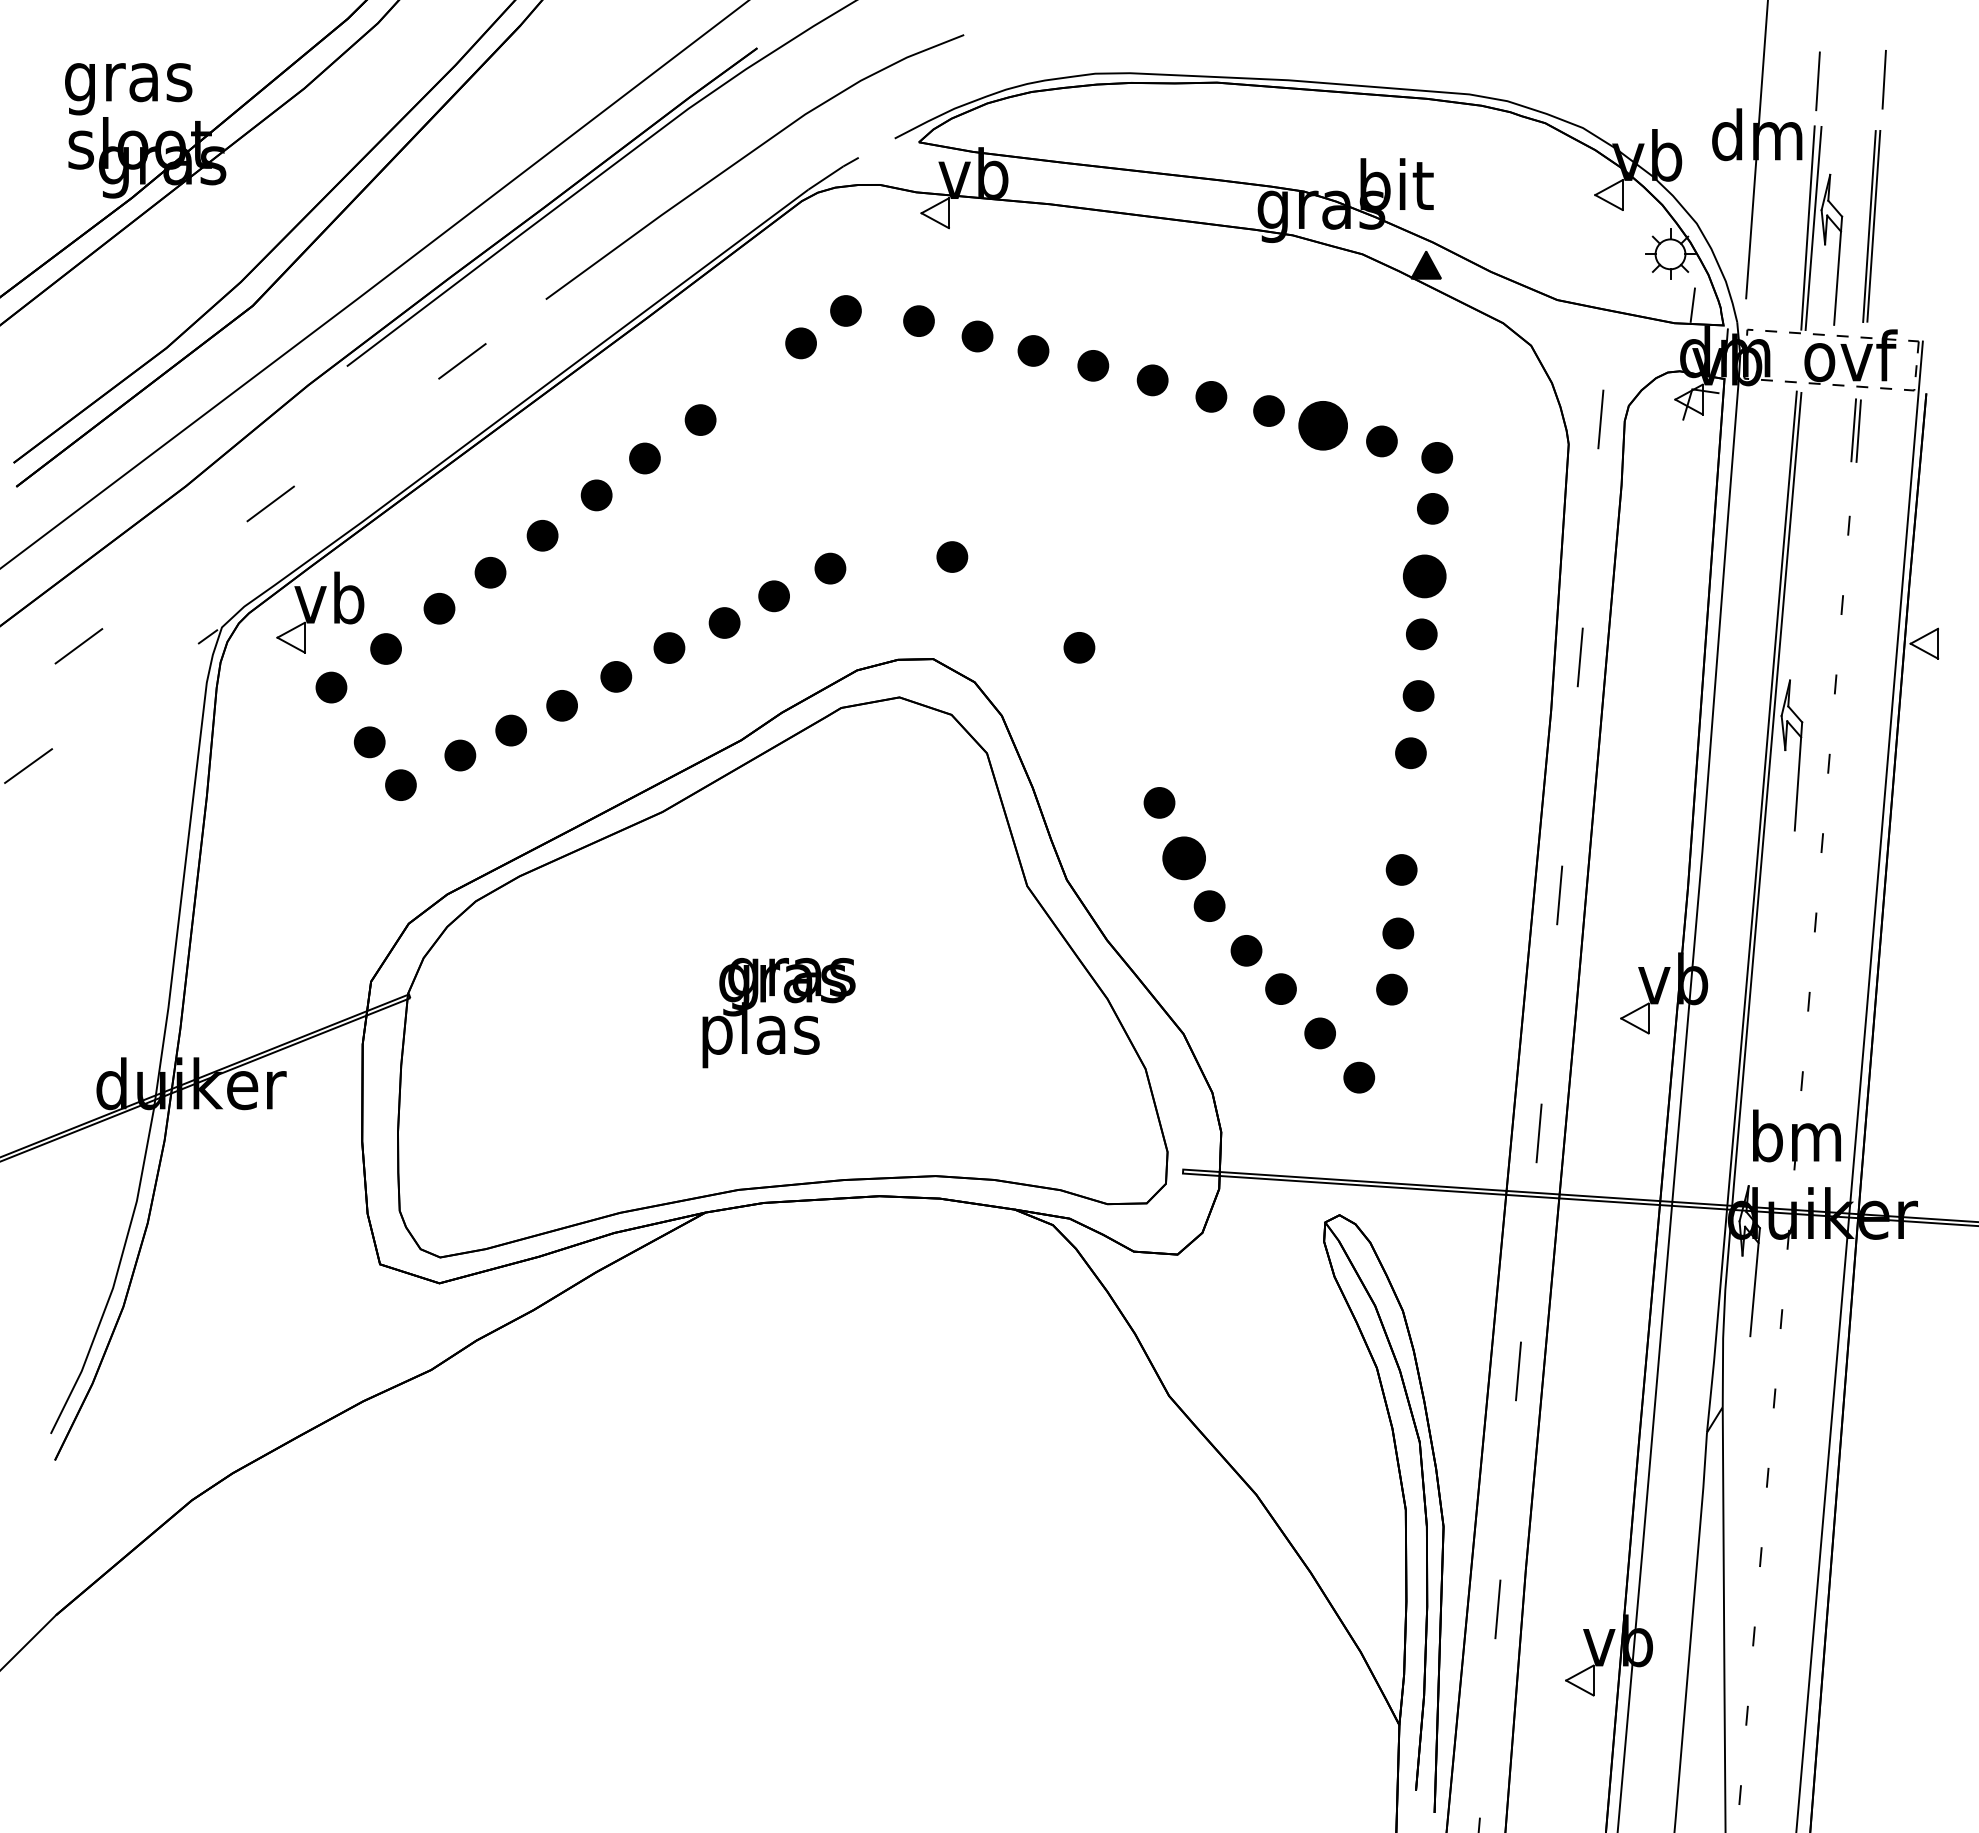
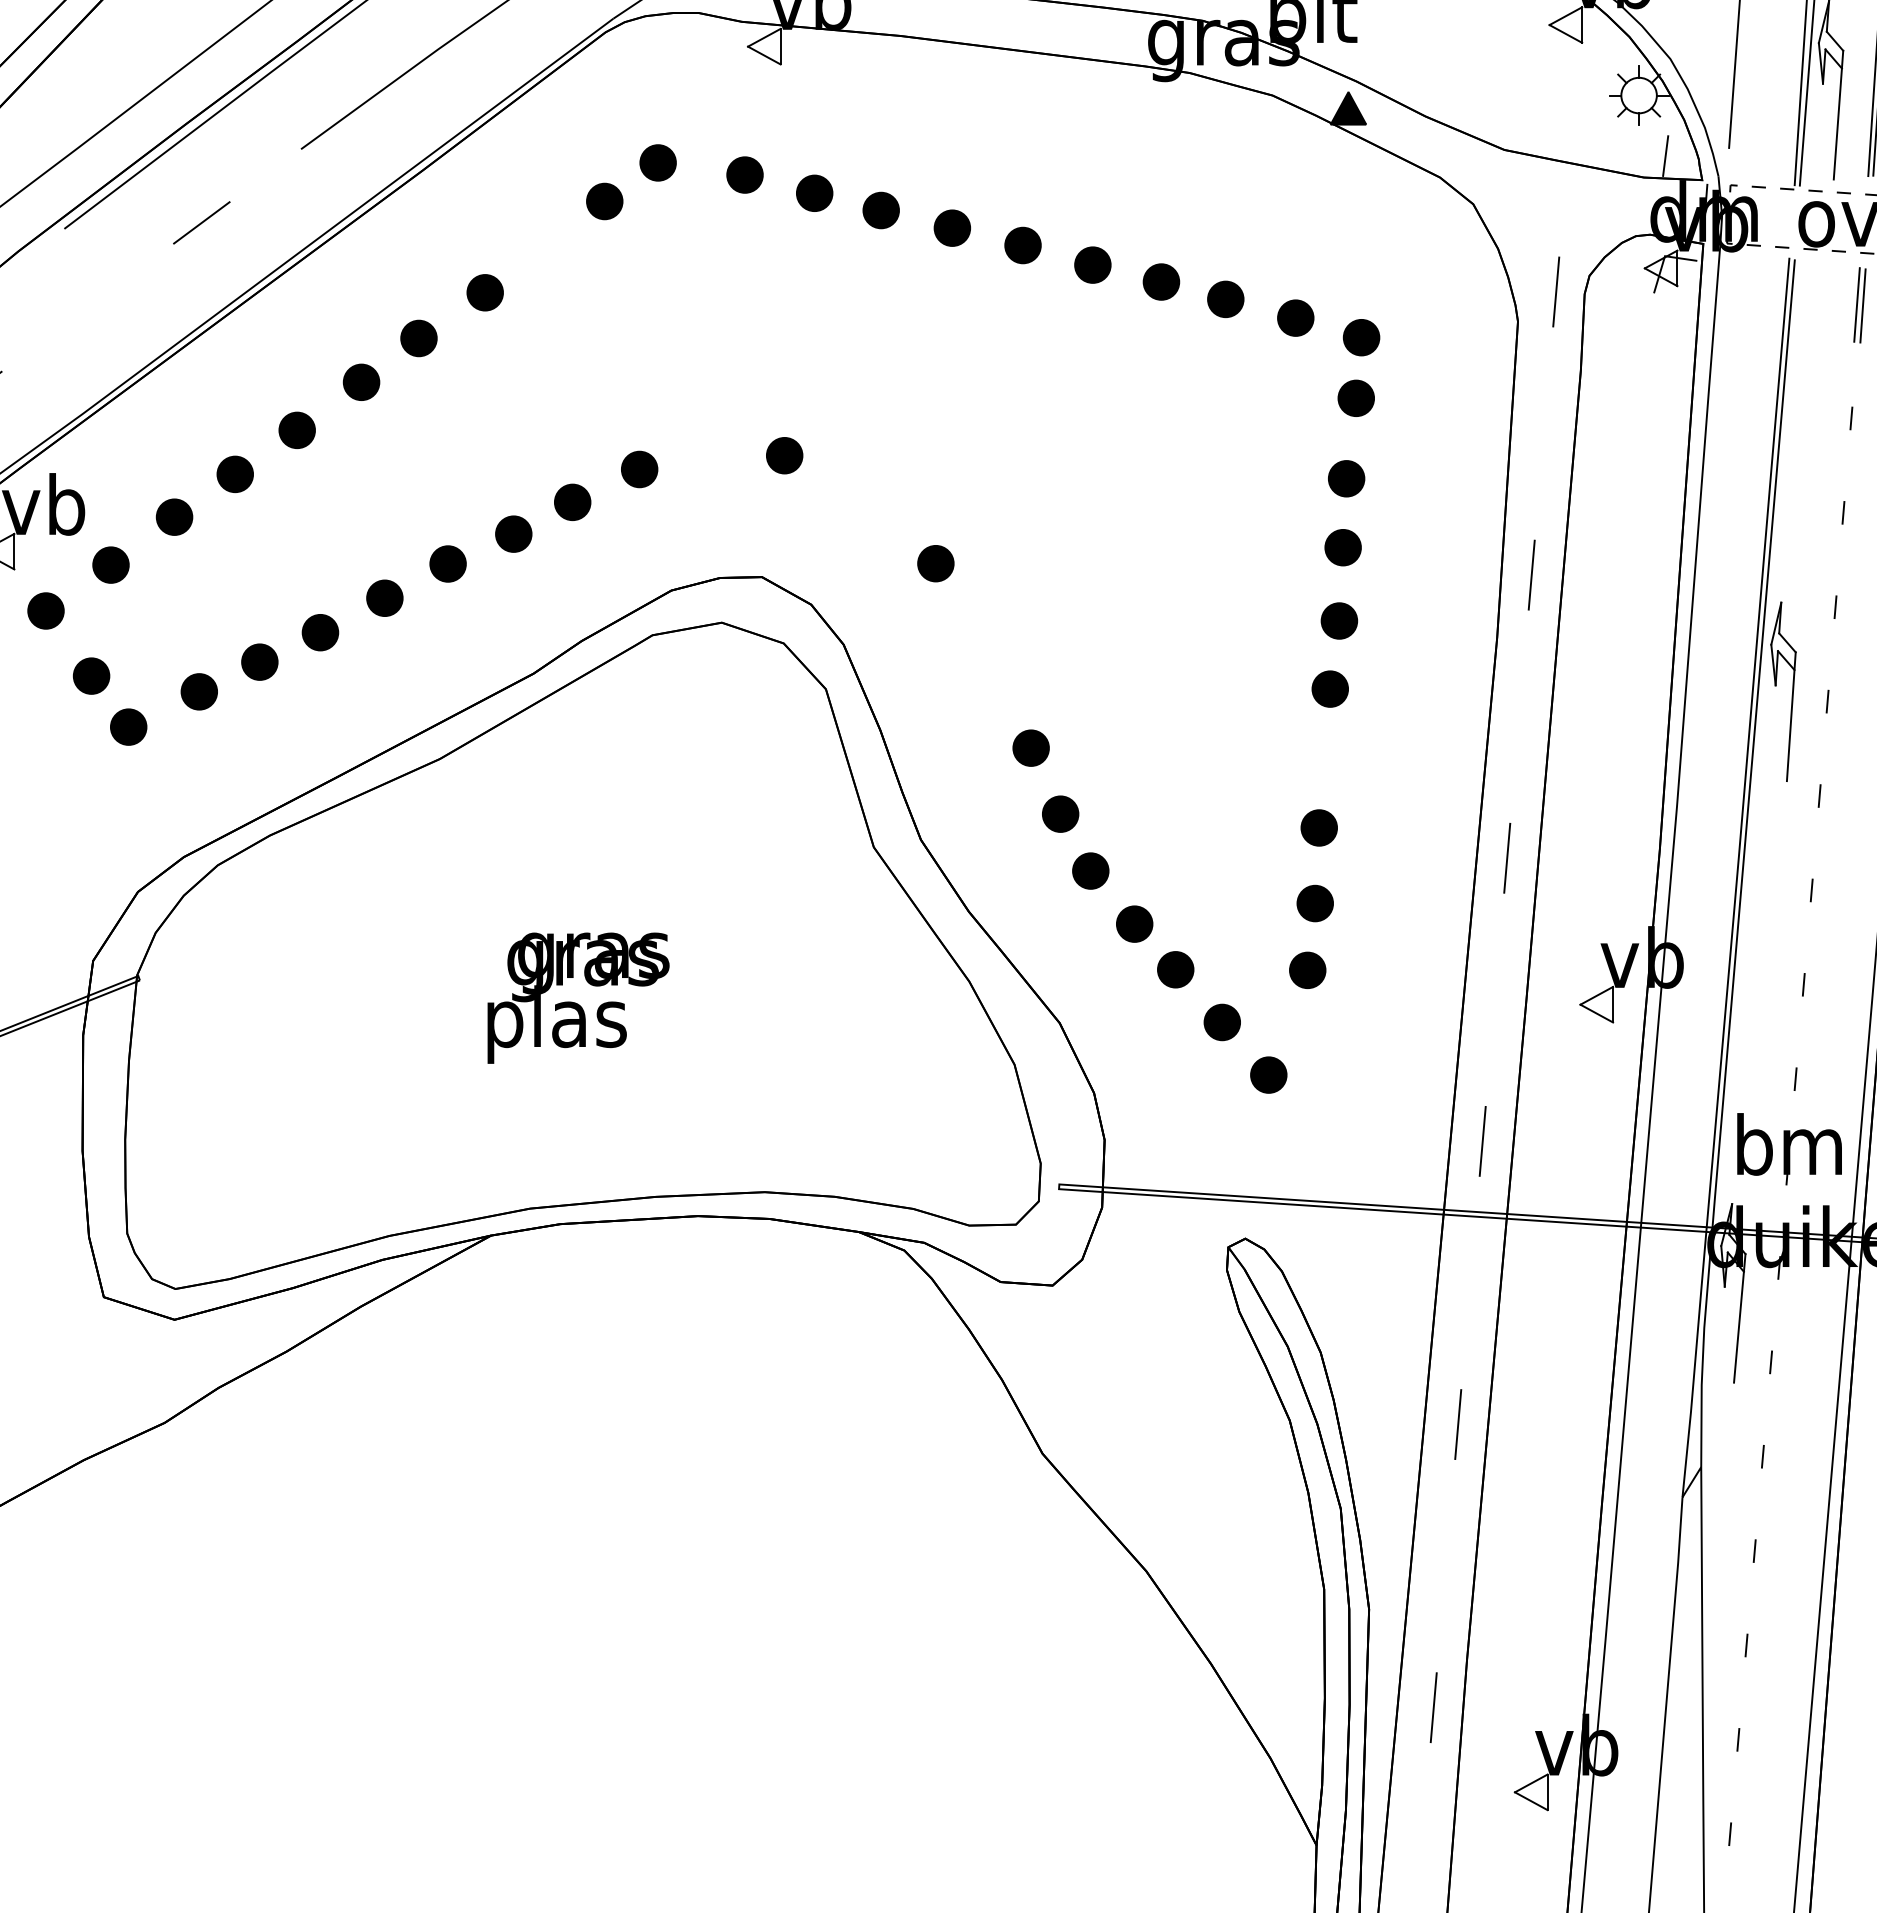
part: (1322, 425) -> (1225, 299), size x0.62
part: (1424, 576) -> (1346, 478), size x0.71
part: (1184, 858) -> (1060, 814), size x0.71

